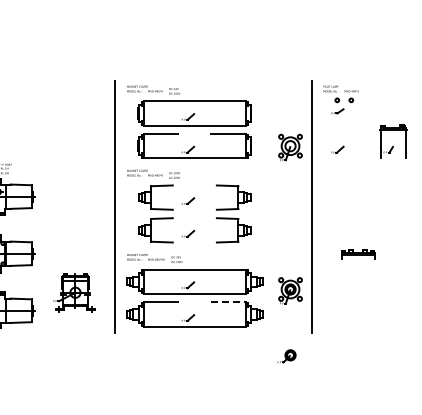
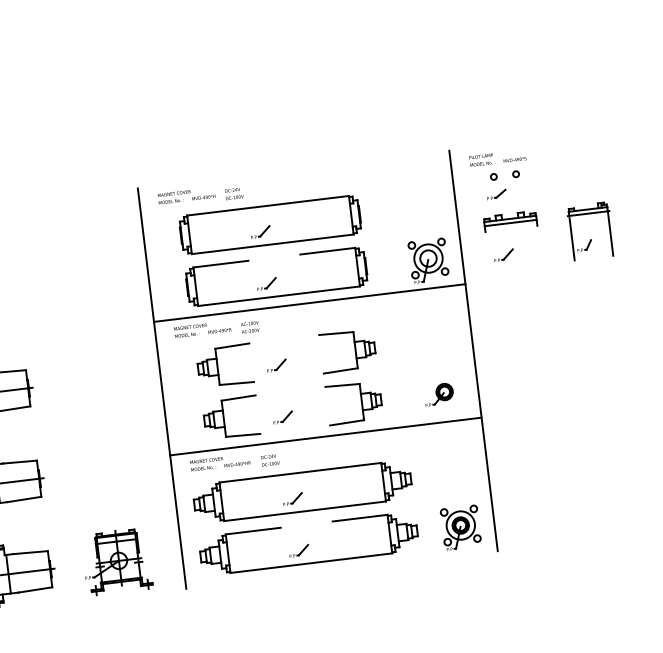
line: (213, 164) -> (309, 302), added
line: (213, 249) -> (326, 437), added
part: (358, 254) -> (510, 221), moved
part: (290, 290) -> (460, 527), moved
part: (74, 292) -> (117, 560), moved
line: (229, 302) -> (361, 518), dashed -> solid
part: (286, 356) -> (438, 394), moved

